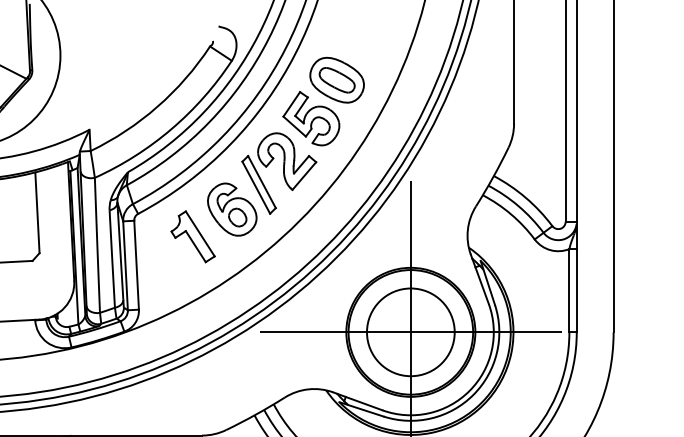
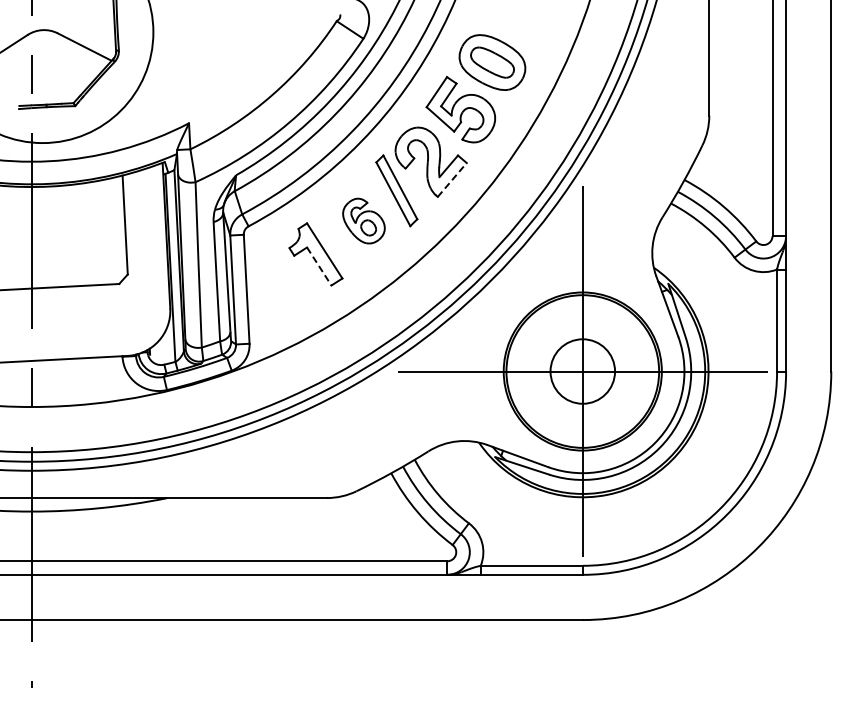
line: (304, 175) -> (452, 179), solid -> dashed
part: (231, 209) -> (363, 220), size x0.7
line: (196, 246) -> (319, 266), solid -> dashed
circle: (410, 332) -> (582, 371), size x0.6

